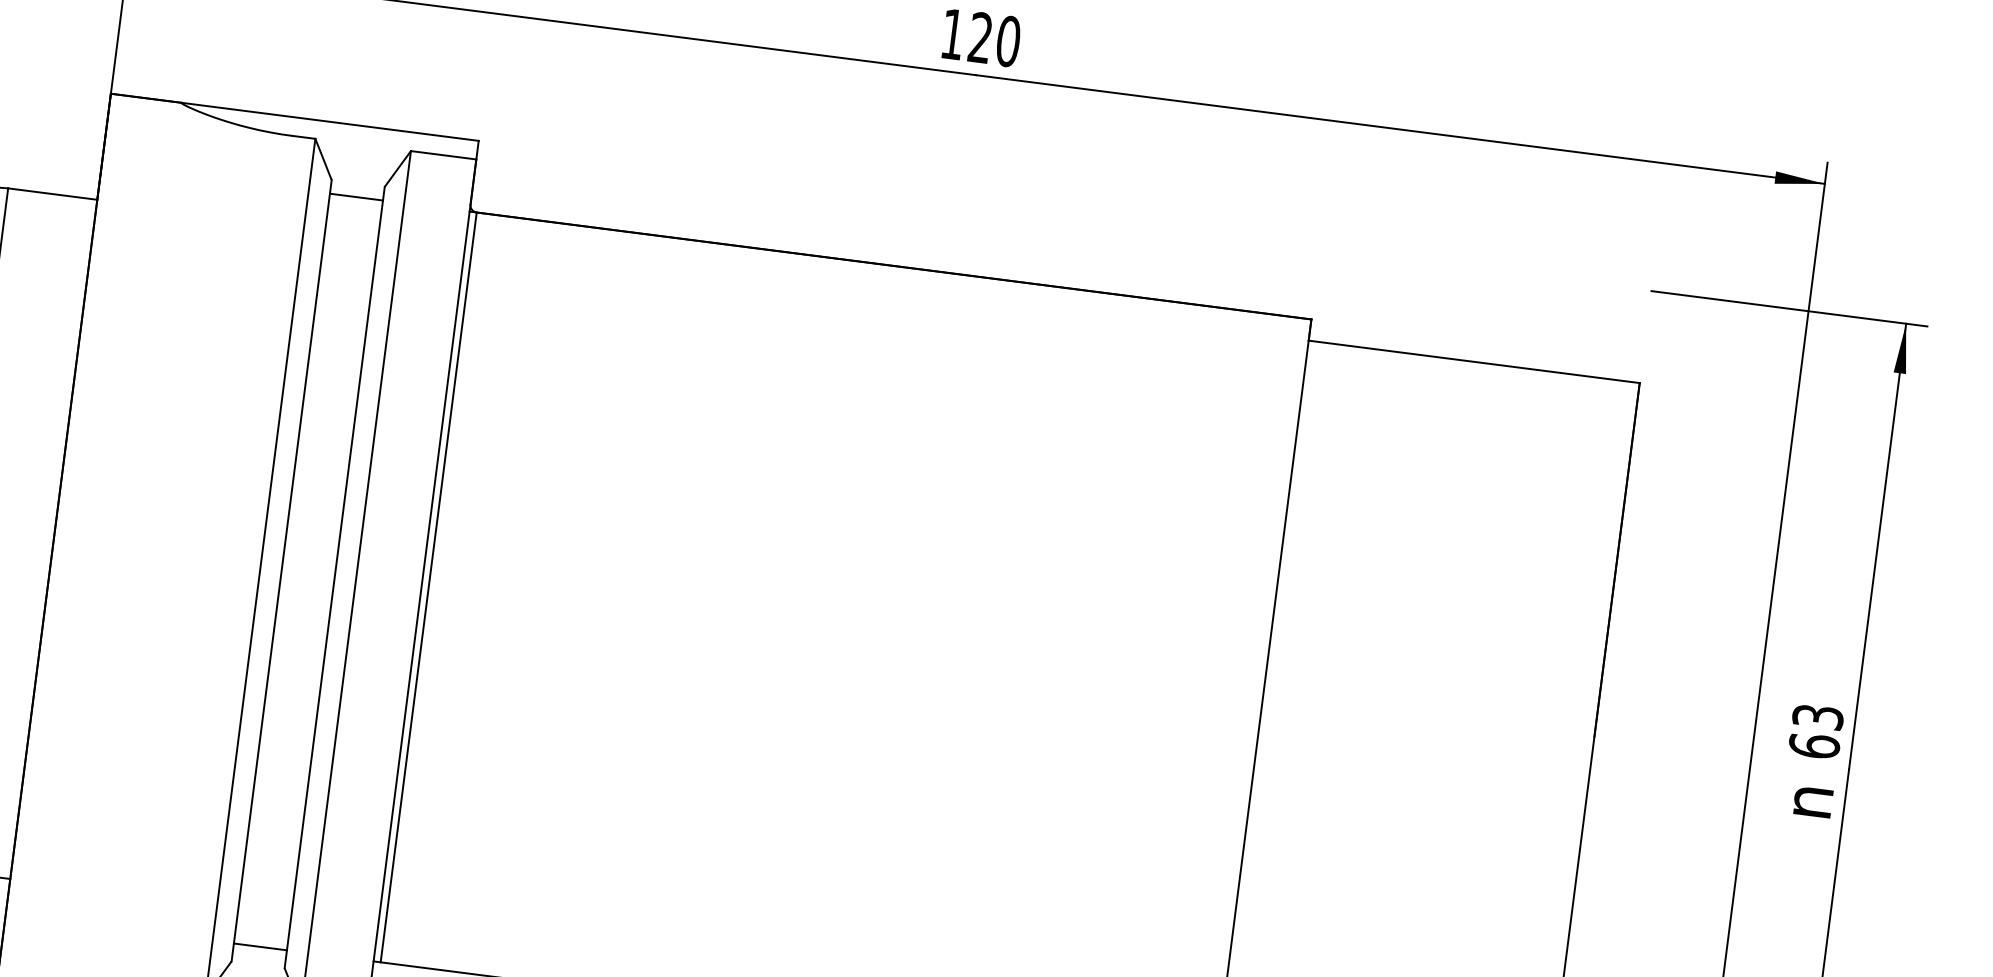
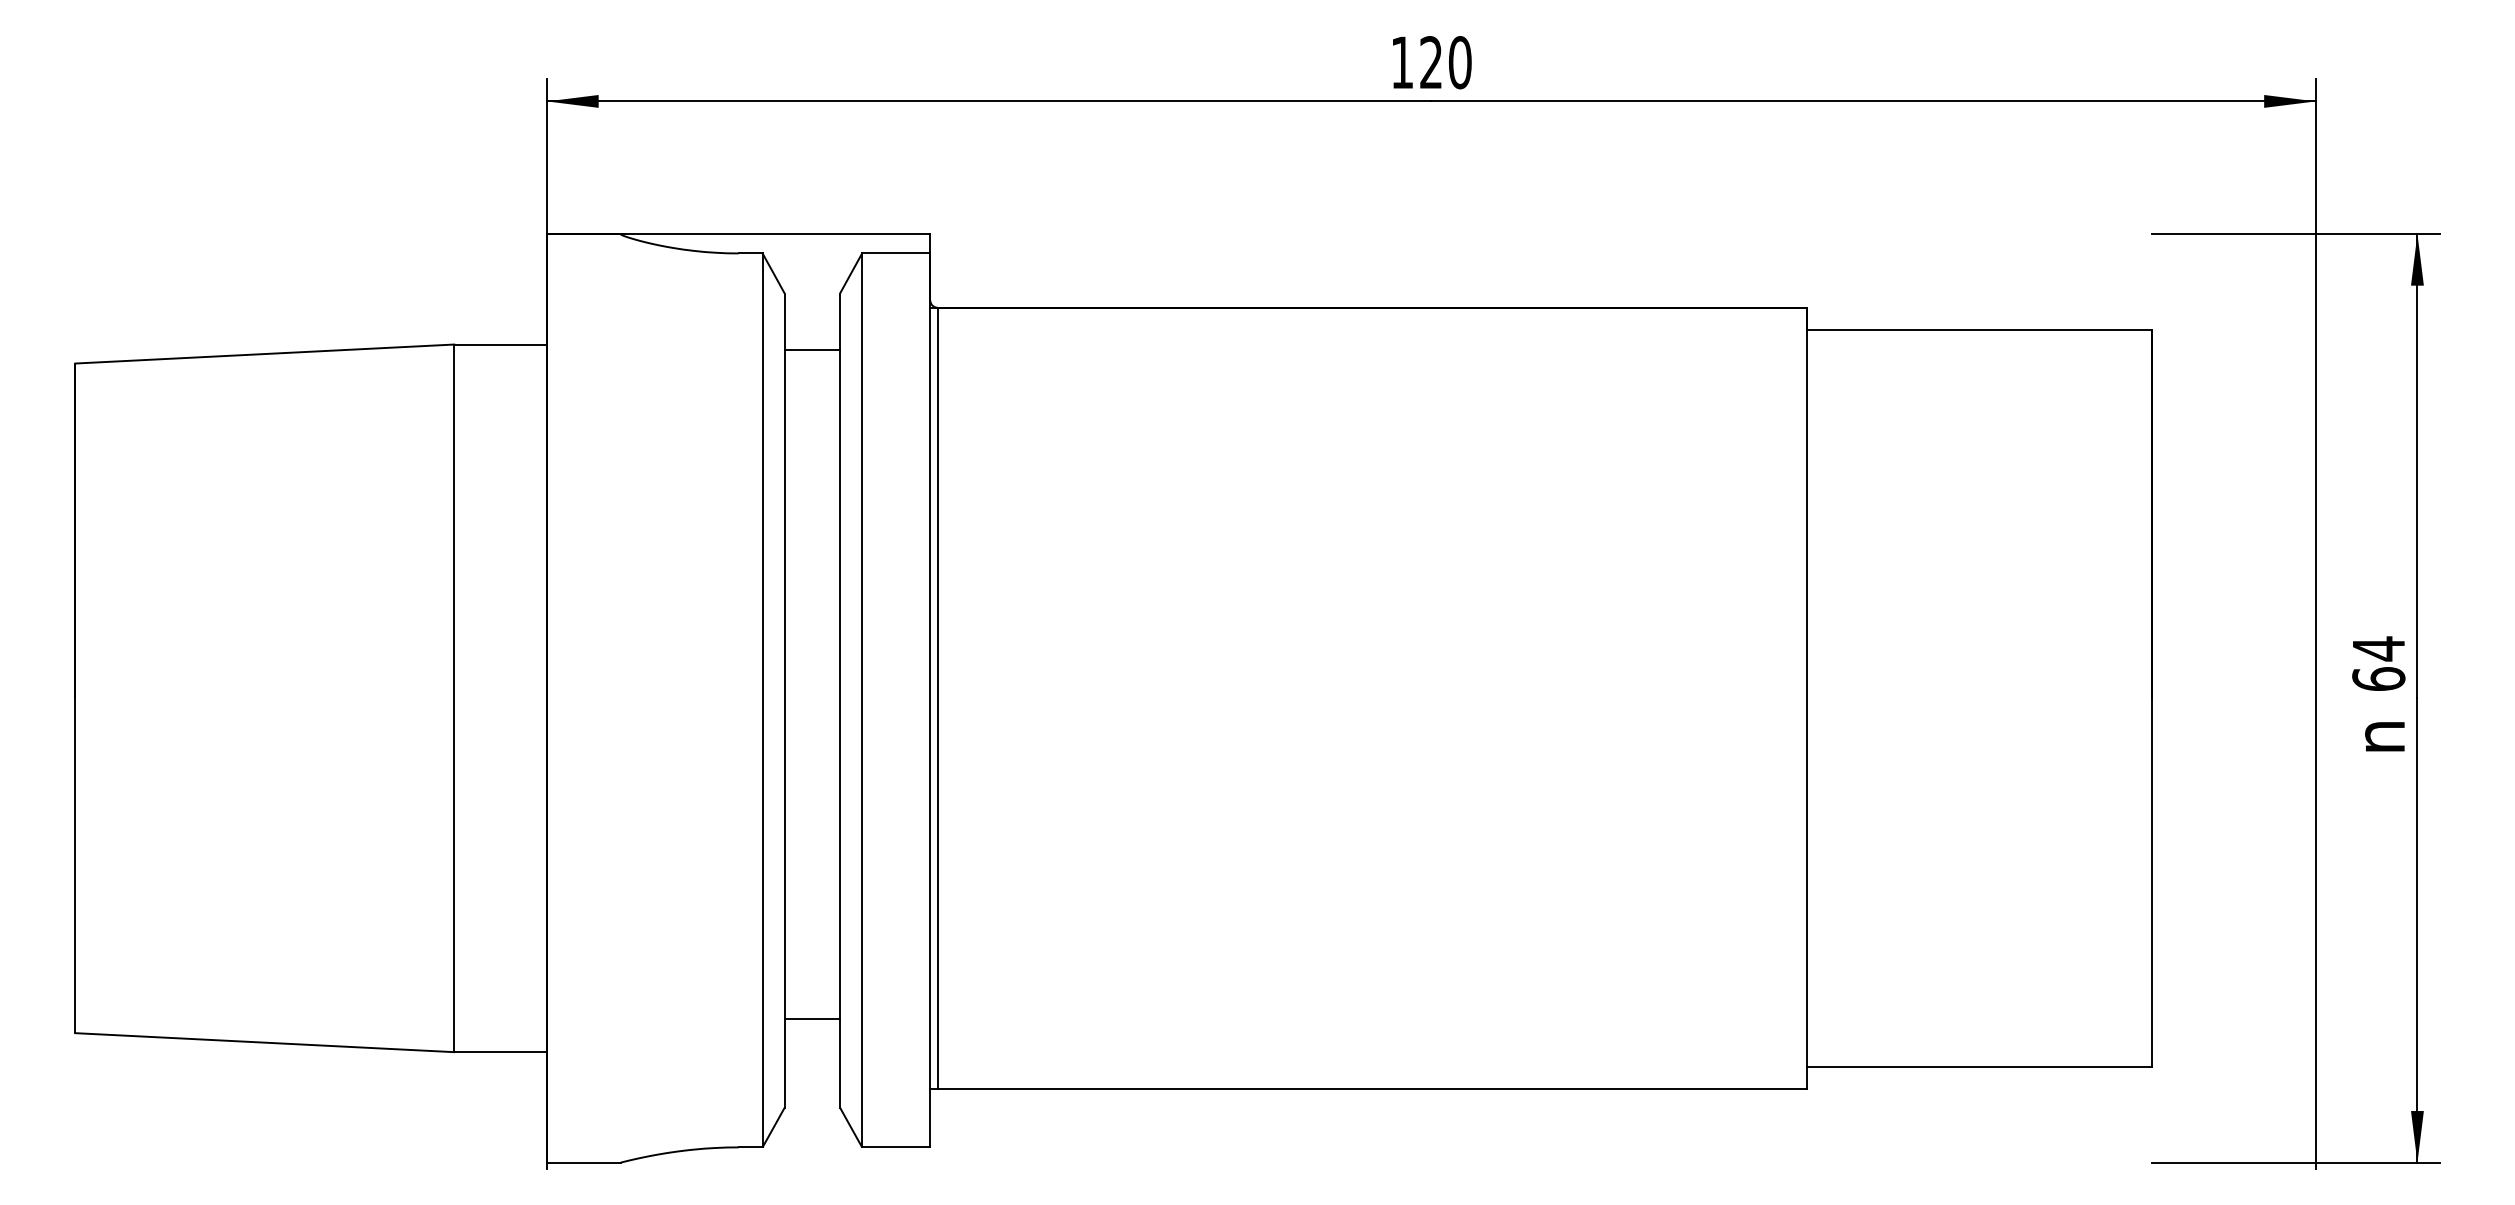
line: (356, 196) -> (812, 349), moved
text: (1817, 716) -> (2378, 648), 63 -> 64
line: (260, 946) -> (812, 1018), moved

